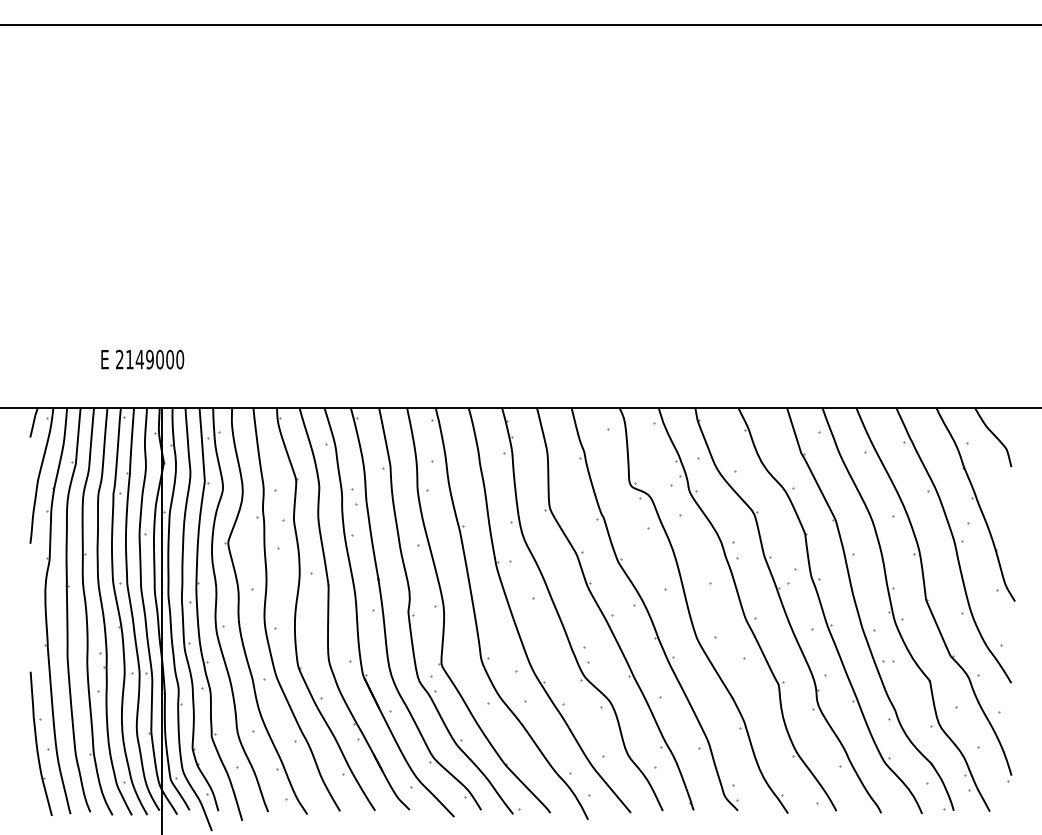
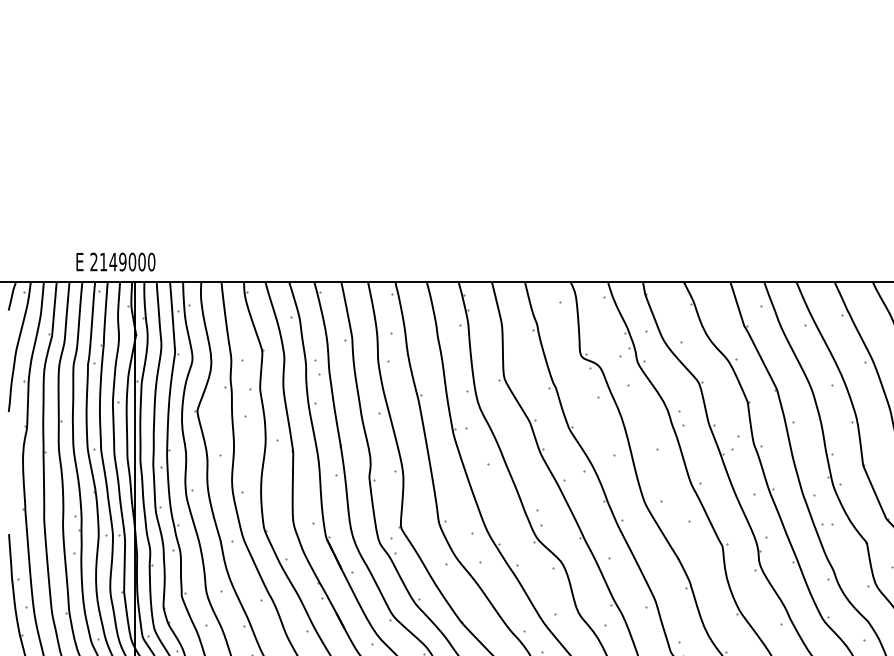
text: (142, 359) -> (115, 261), moved

